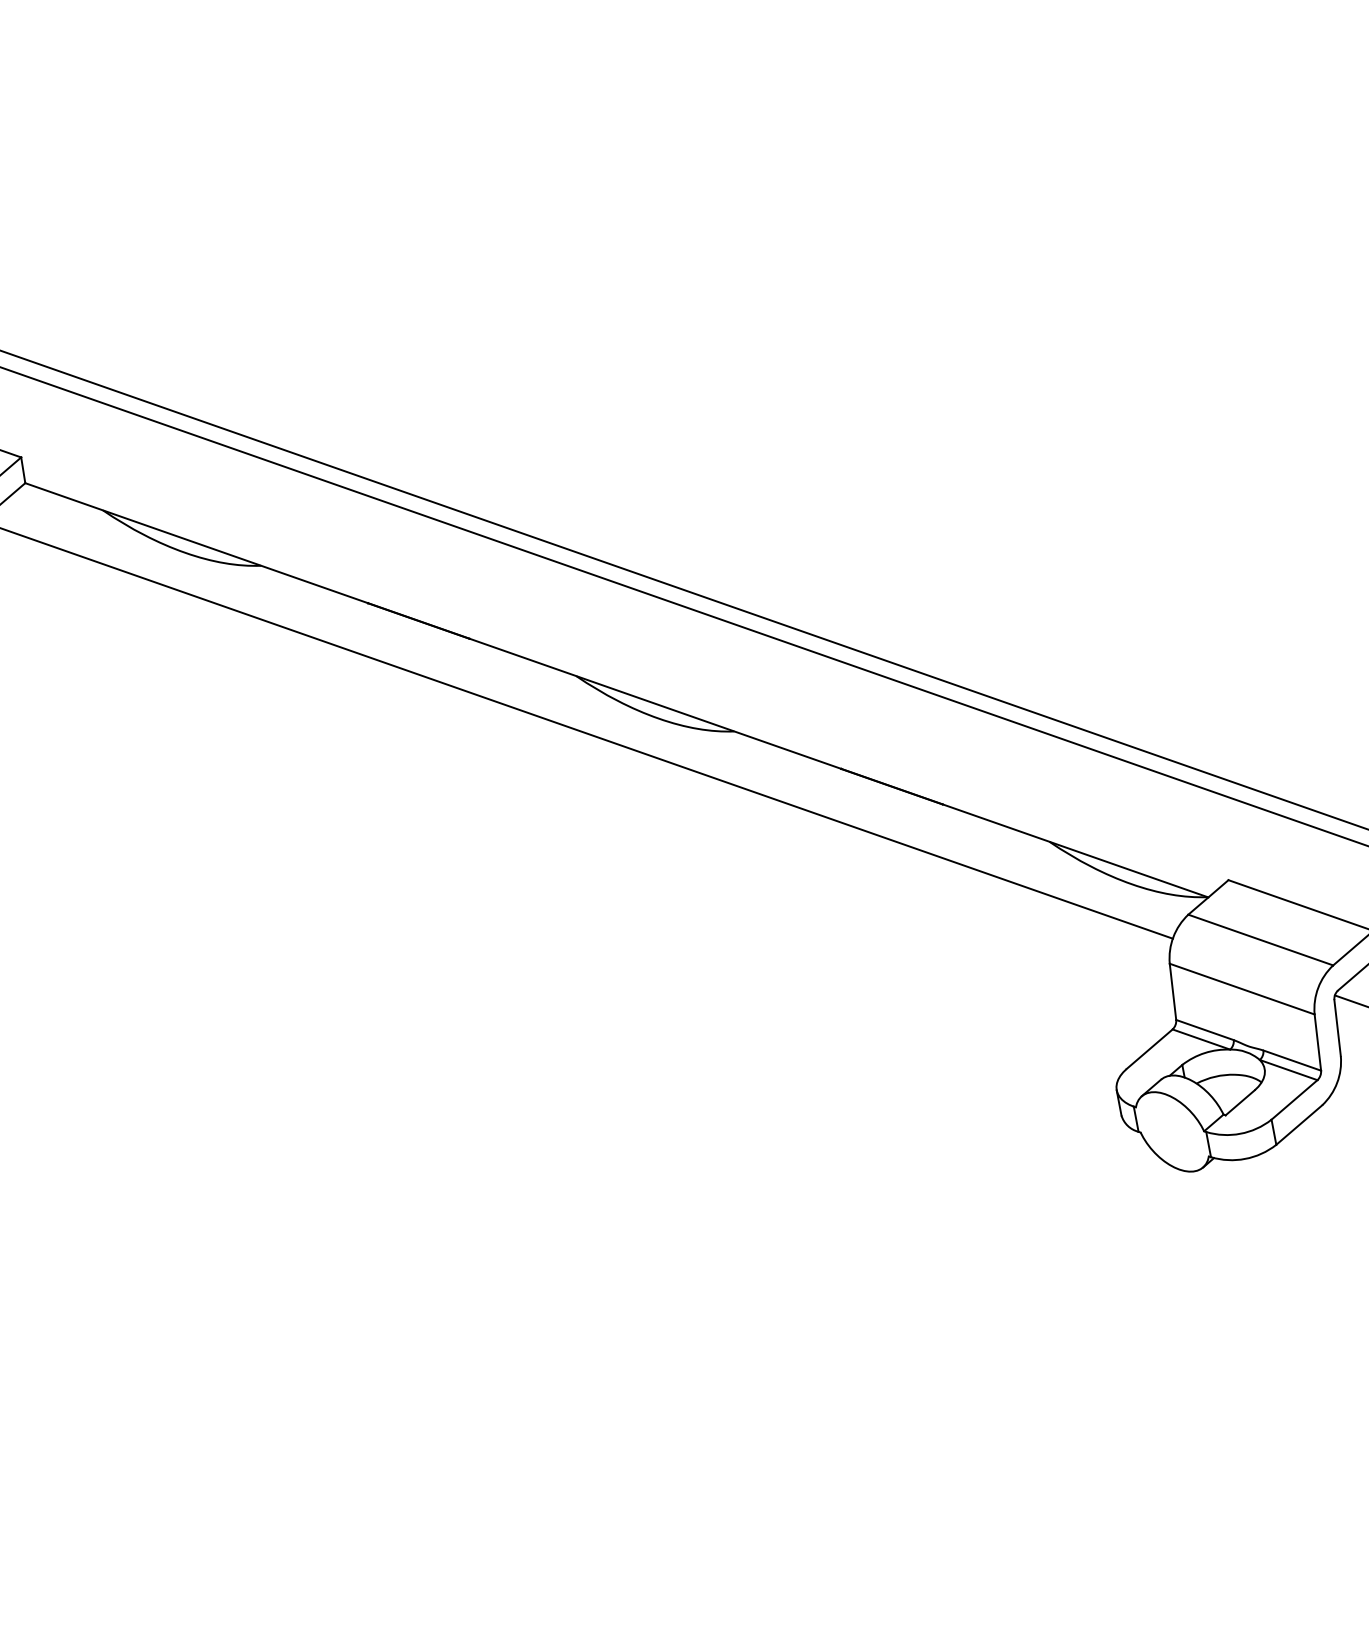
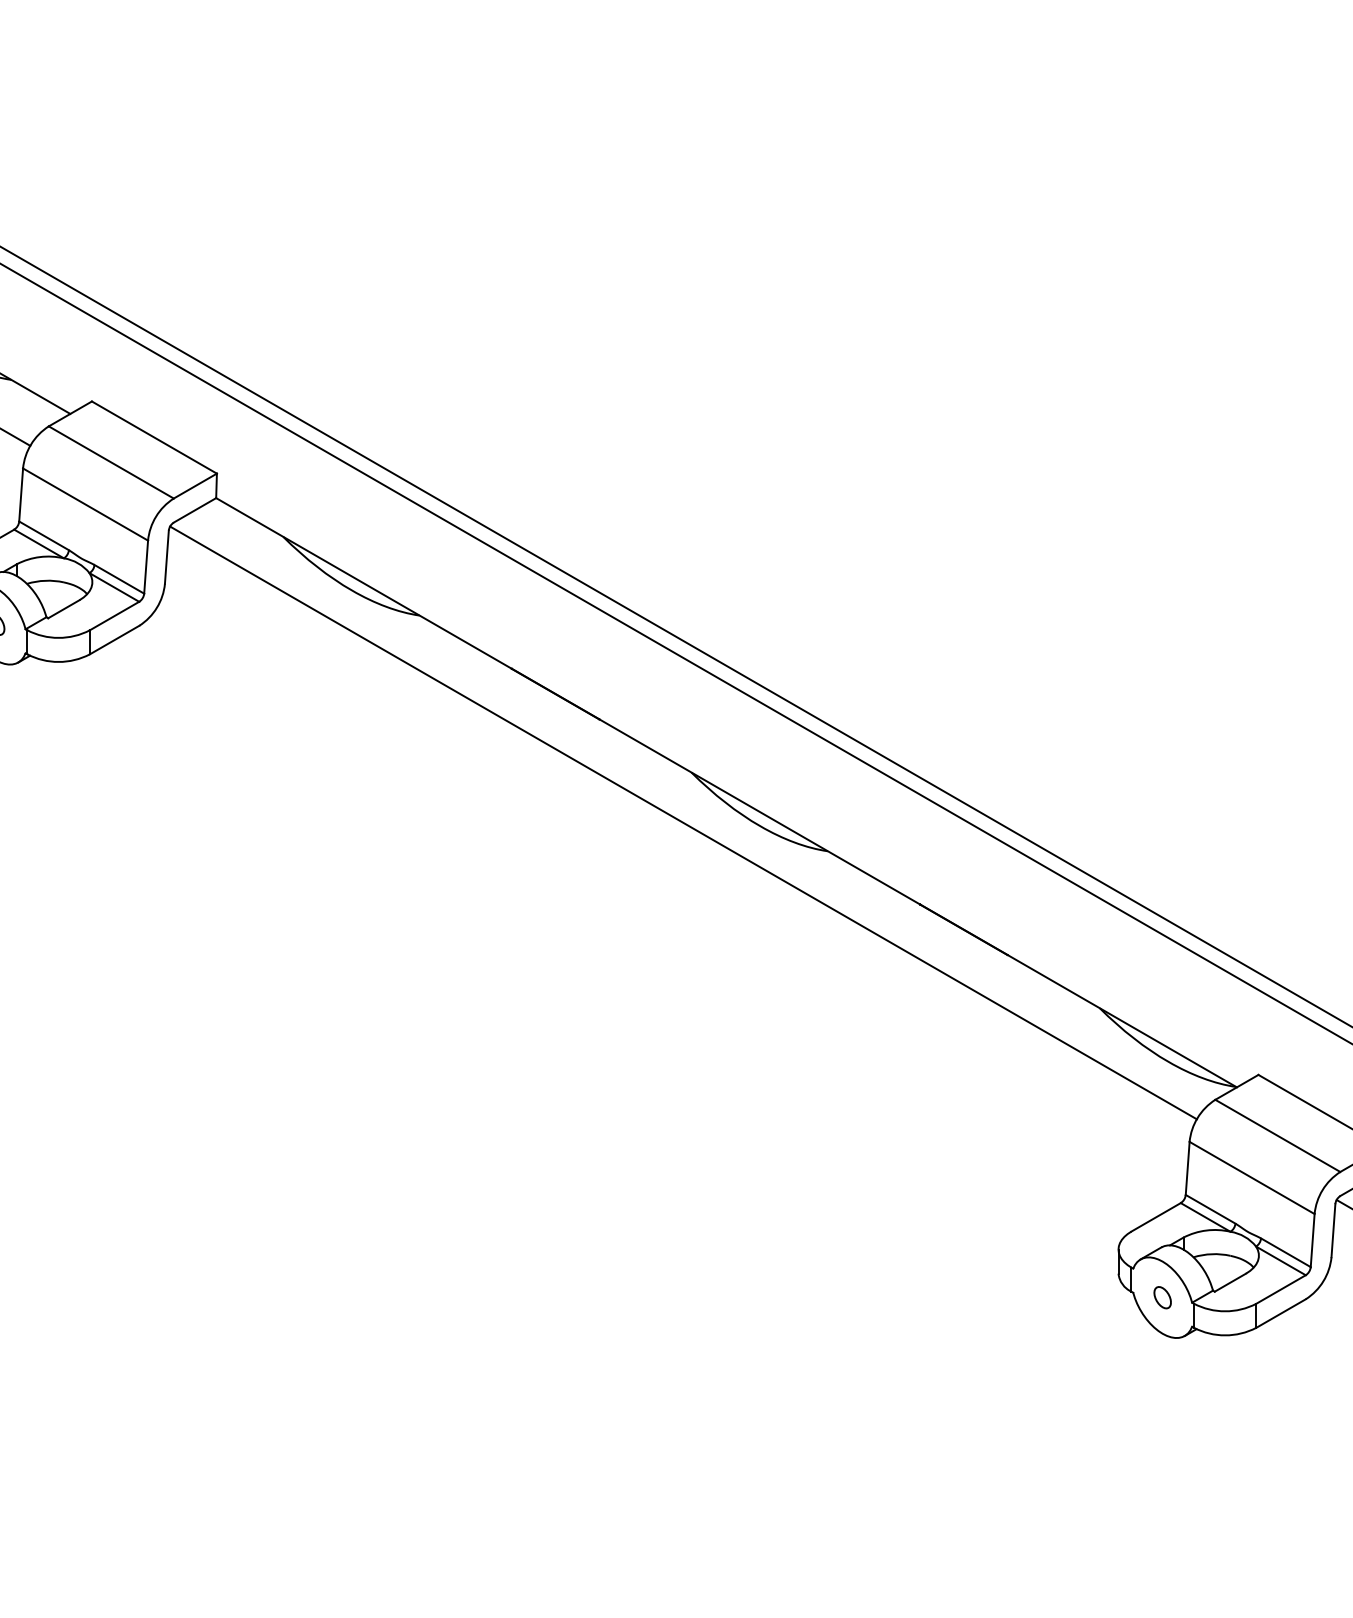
part: (1172, 1131) -> (1162, 1297), added

